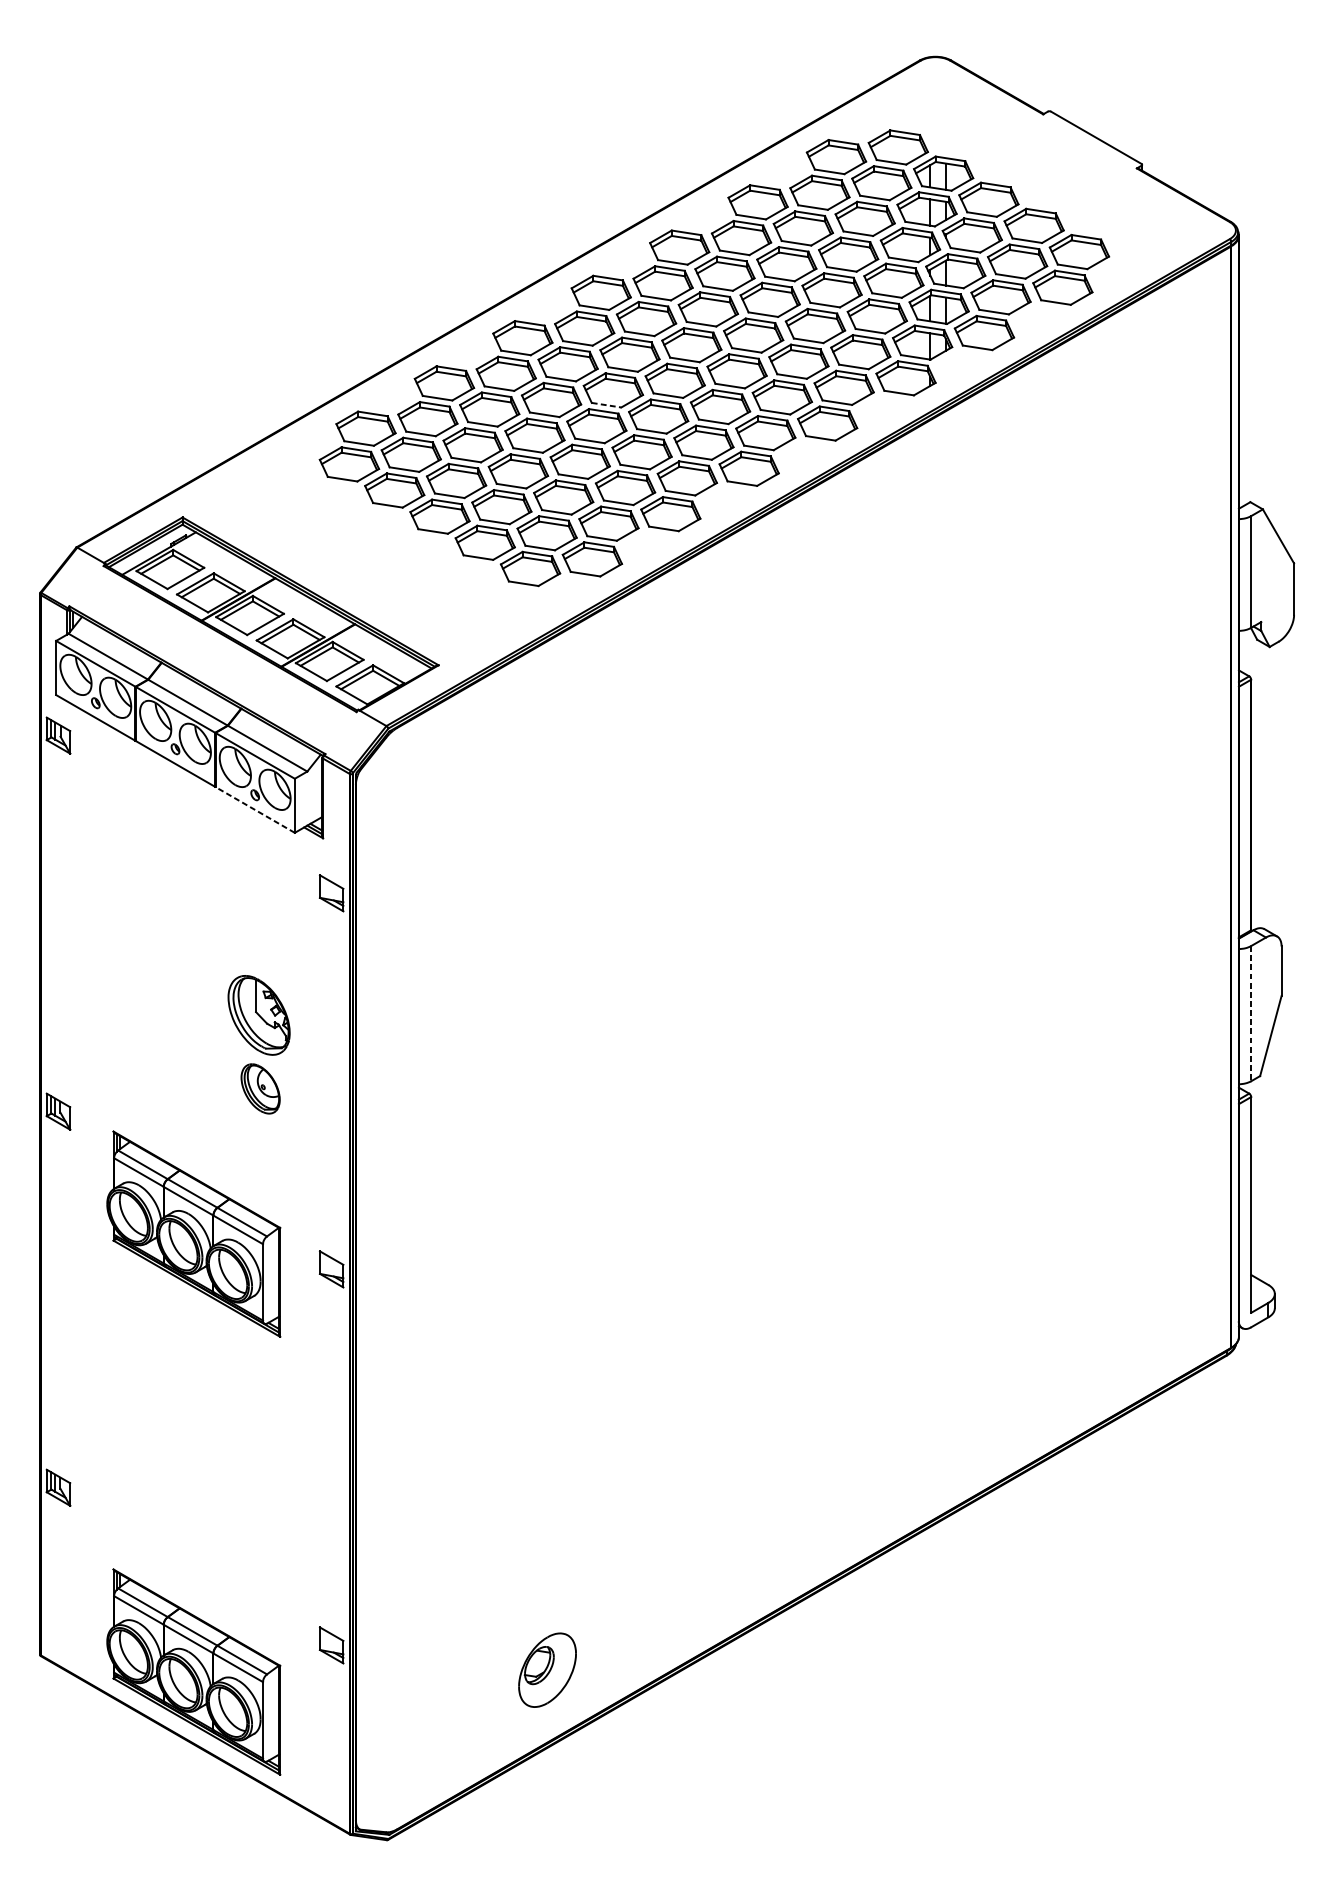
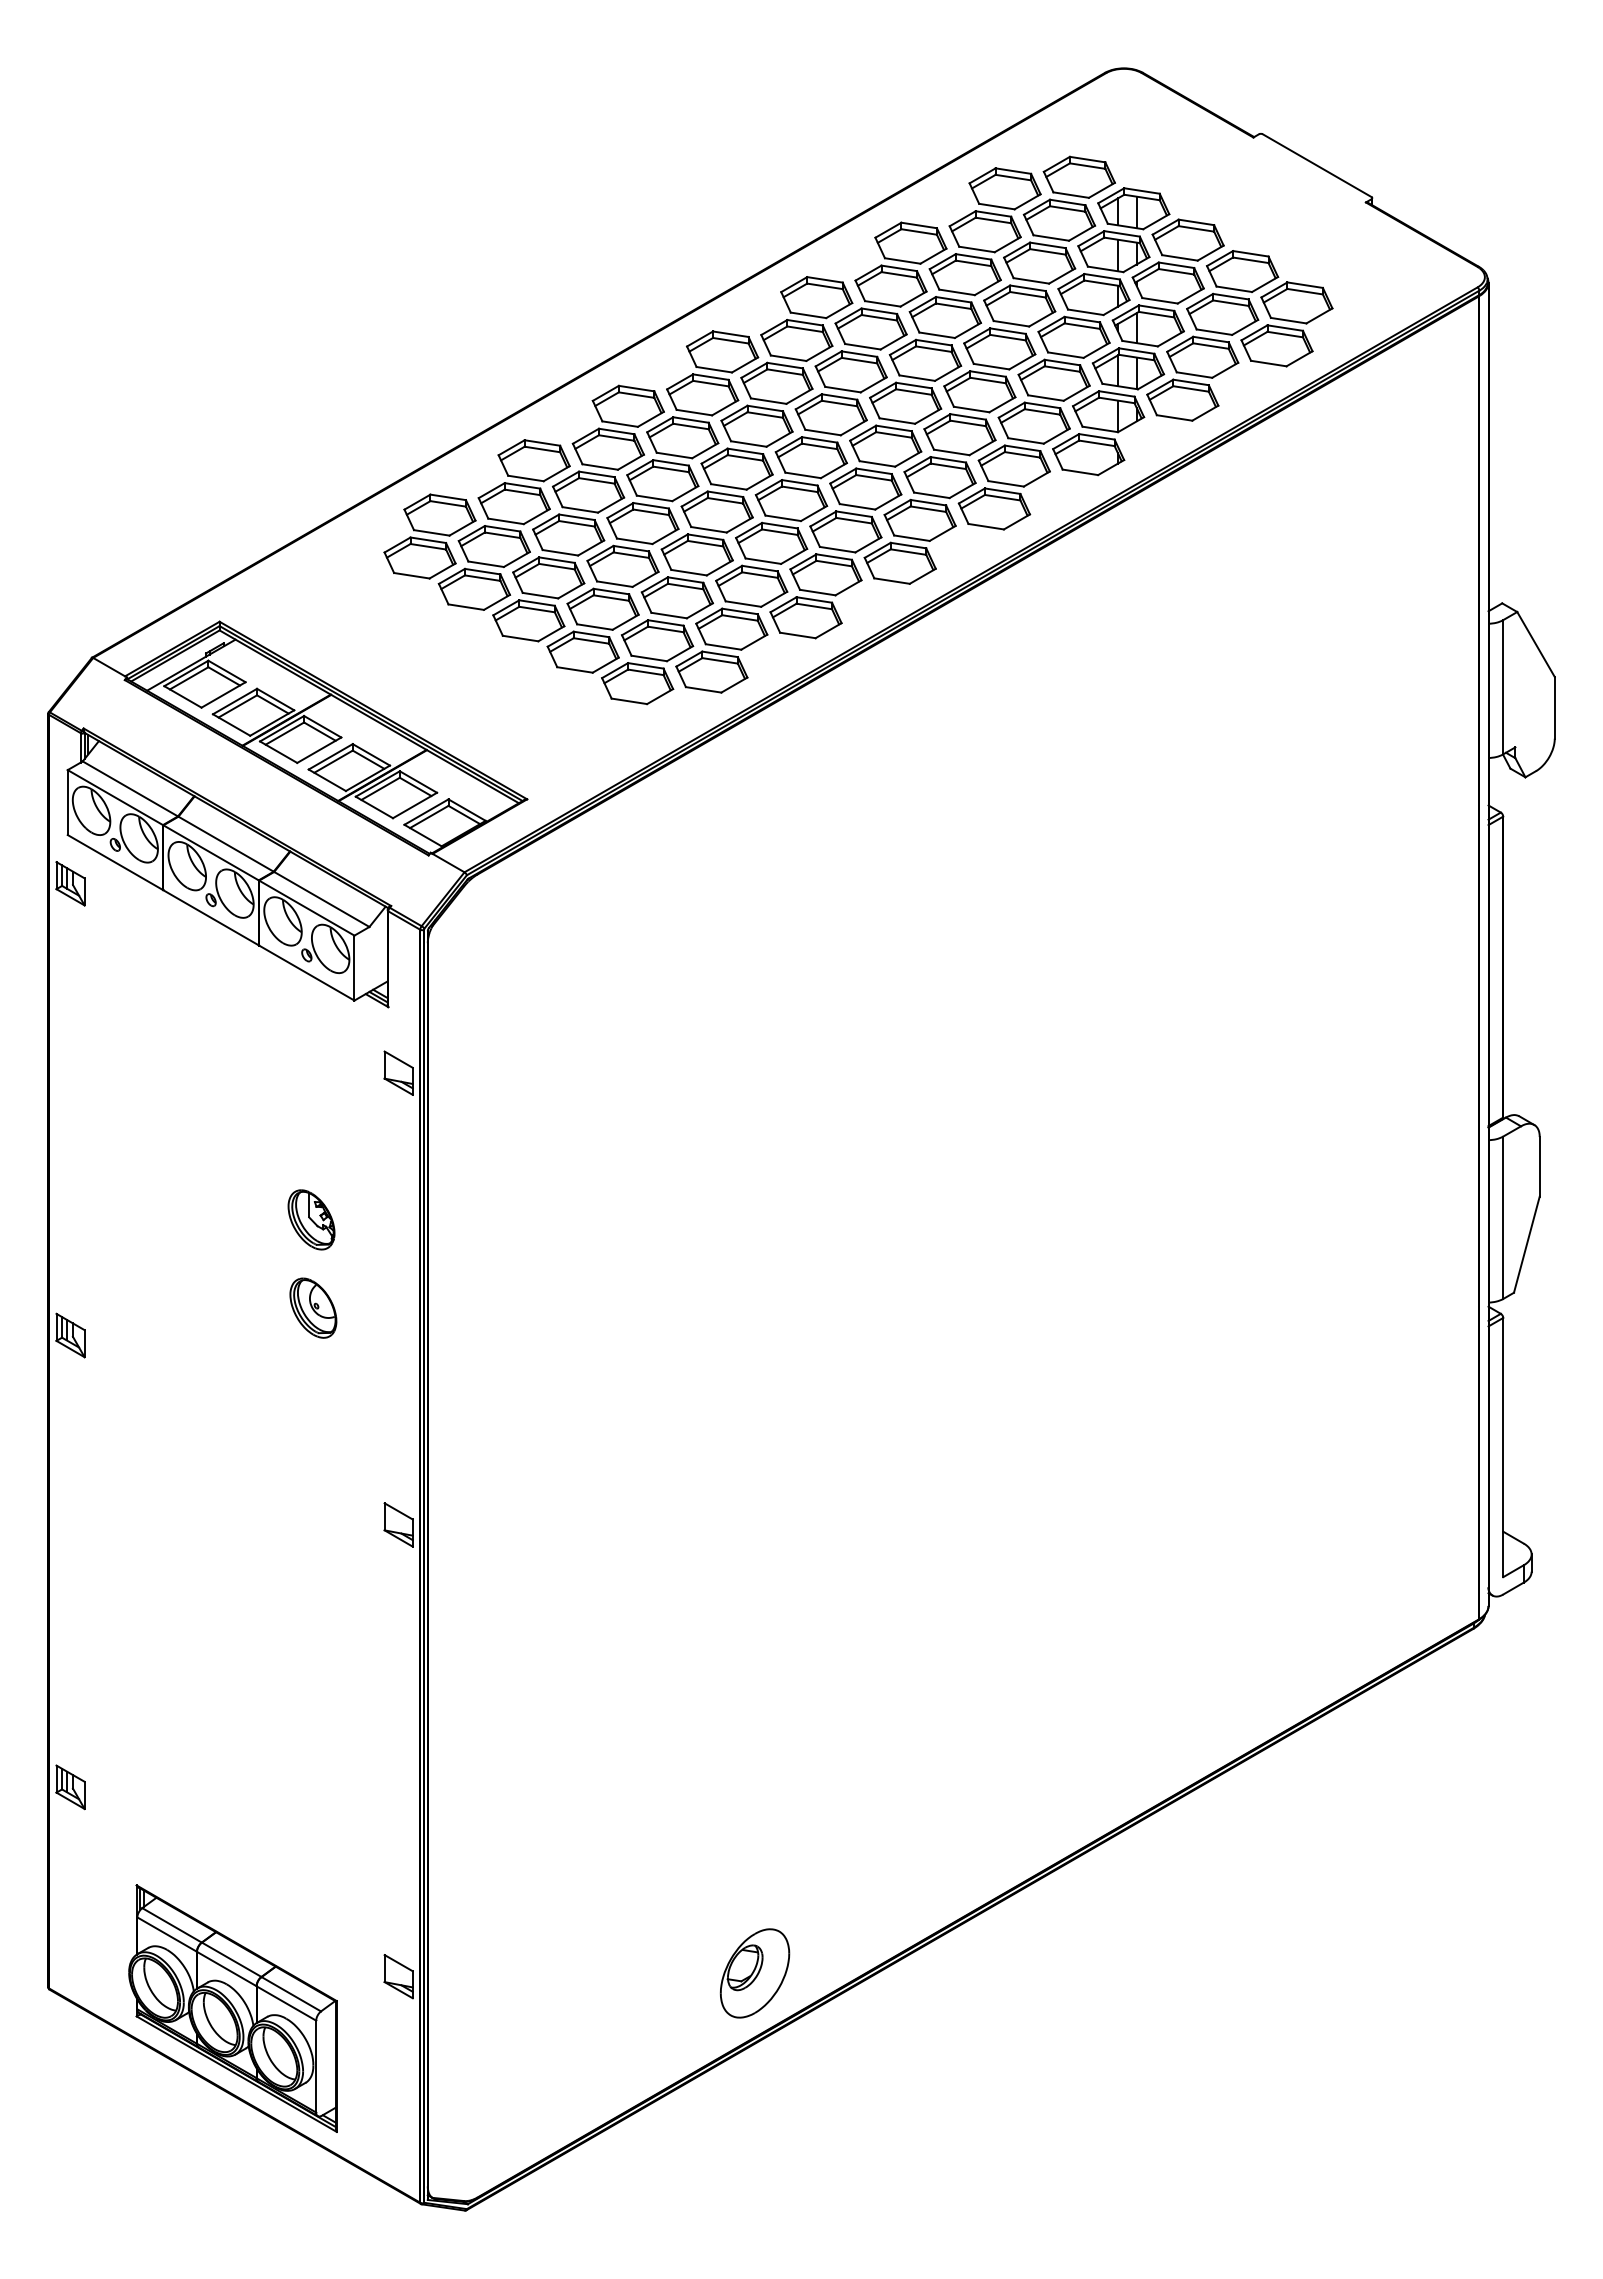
line: (606, 404) -> (728, 486), dashed -> solid
line: (254, 810) -> (306, 973), dashed -> solid
line: (1251, 1014) -> (1503, 1218), dashed -> solid
part: (259, 1015) -> (311, 1219), size x0.62
part: (193, 1234) -> (232, 1482), removed
part: (547, 1670) -> (754, 1973), moved

